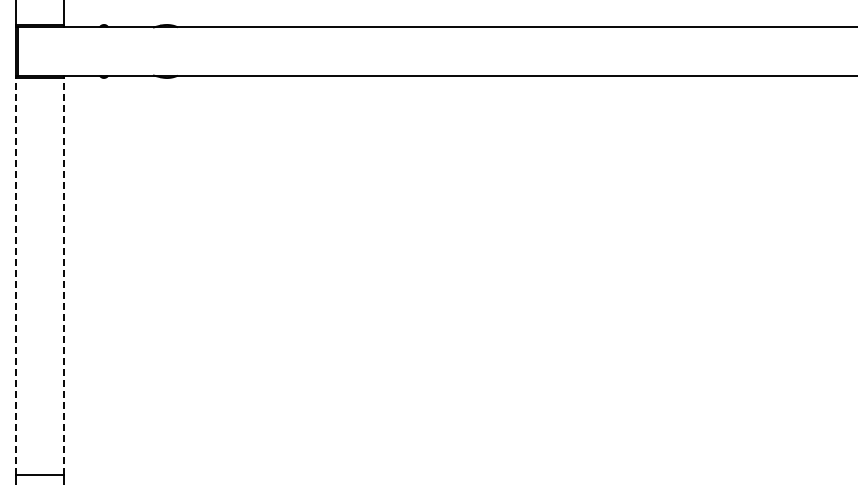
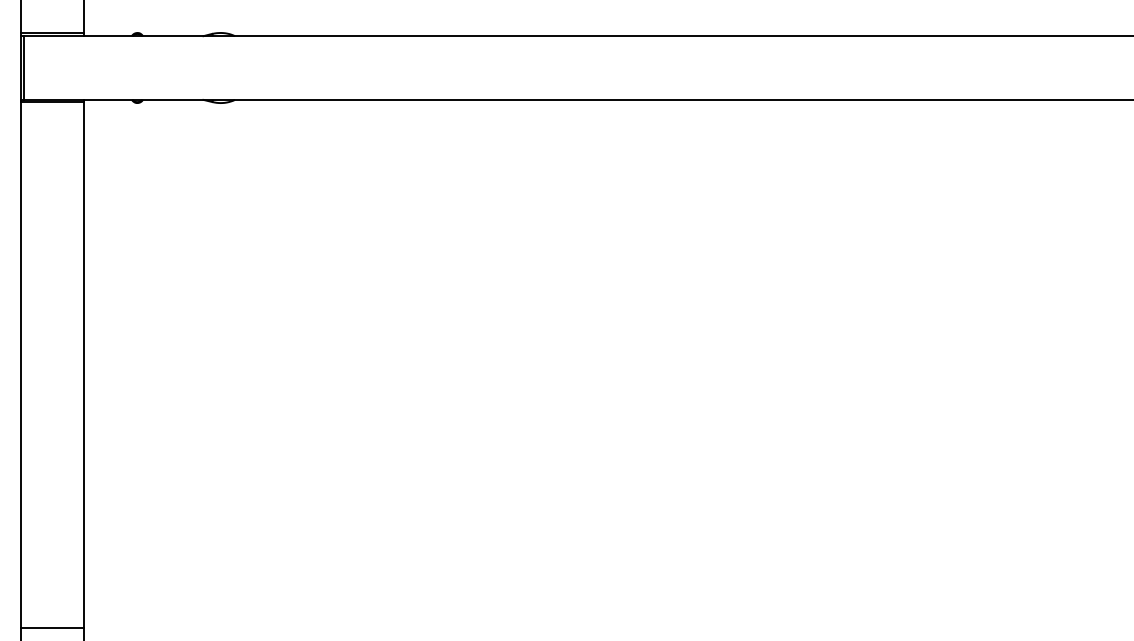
line: (15, 276) -> (20, 365), dashed -> solid
line: (63, 276) -> (83, 365), dashed -> solid

